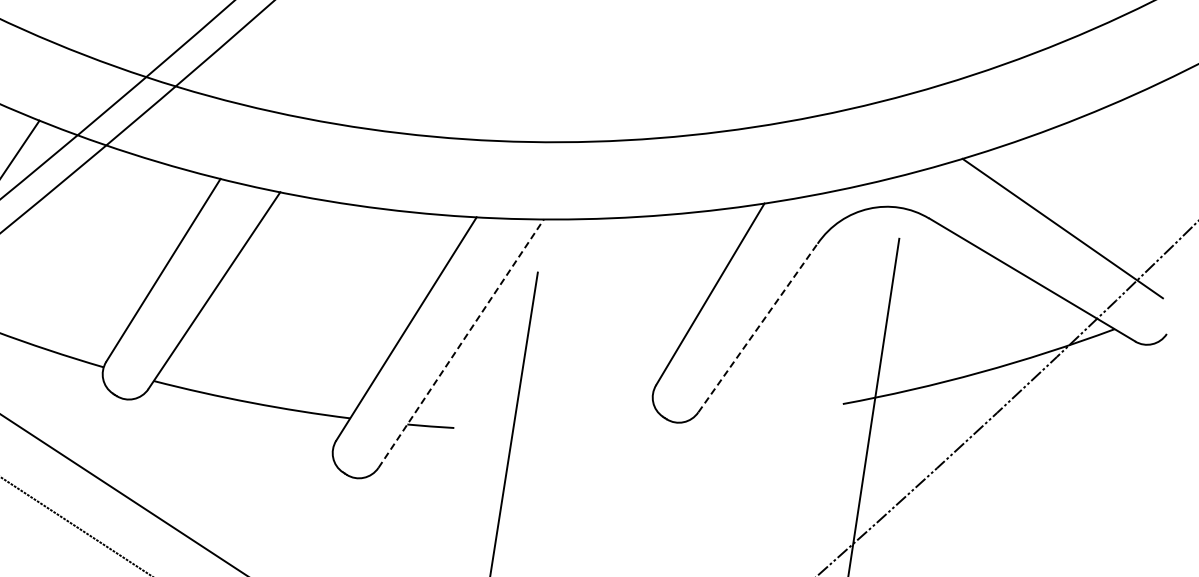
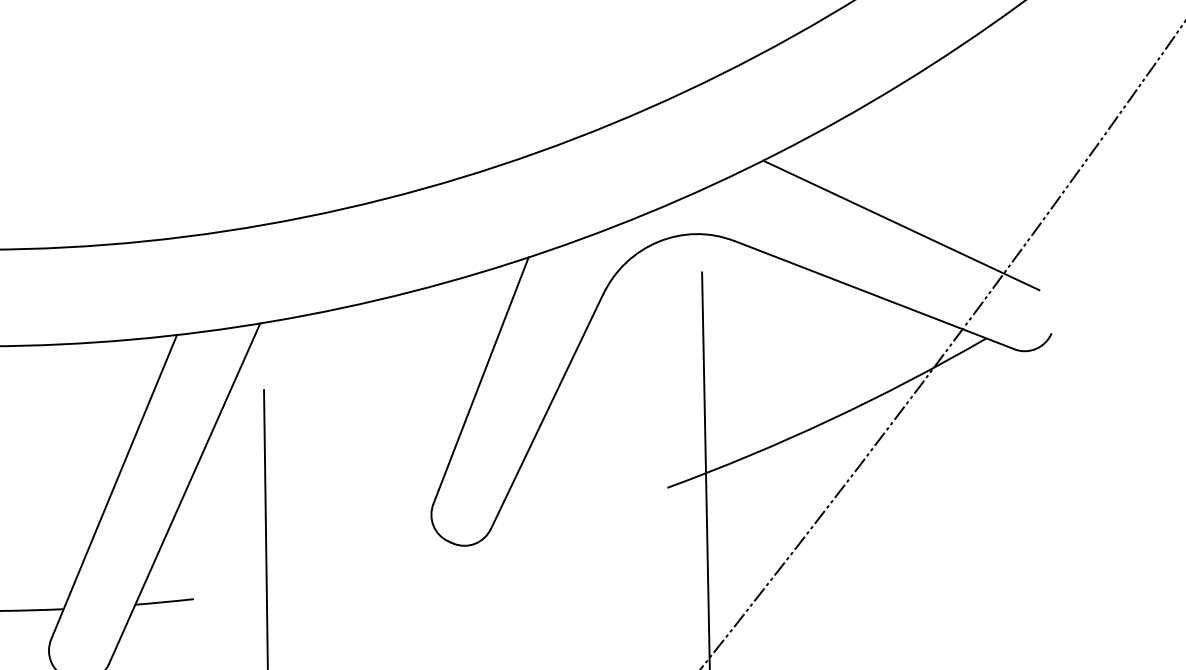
line: (758, 327) -> (547, 411), dashed -> solid
line: (461, 343) -> (184, 493), dashed -> solid

